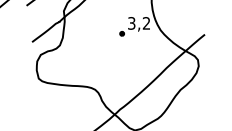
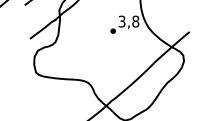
text: (146, 23) -> (135, 21), 3,2 -> 3,8

